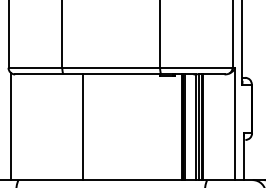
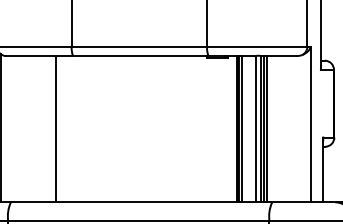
line: (83, 127) -> (56, 129), moved

